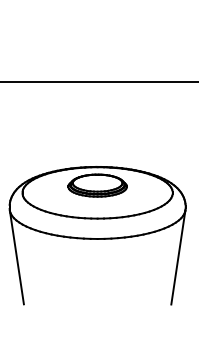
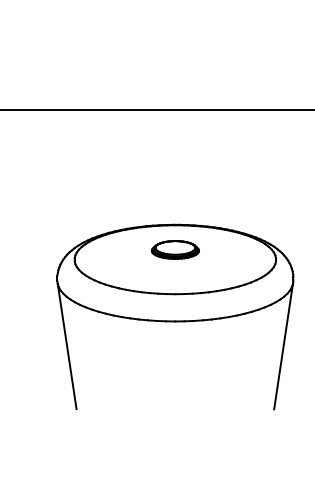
part: (97, 185) -> (175, 249), size x0.6

